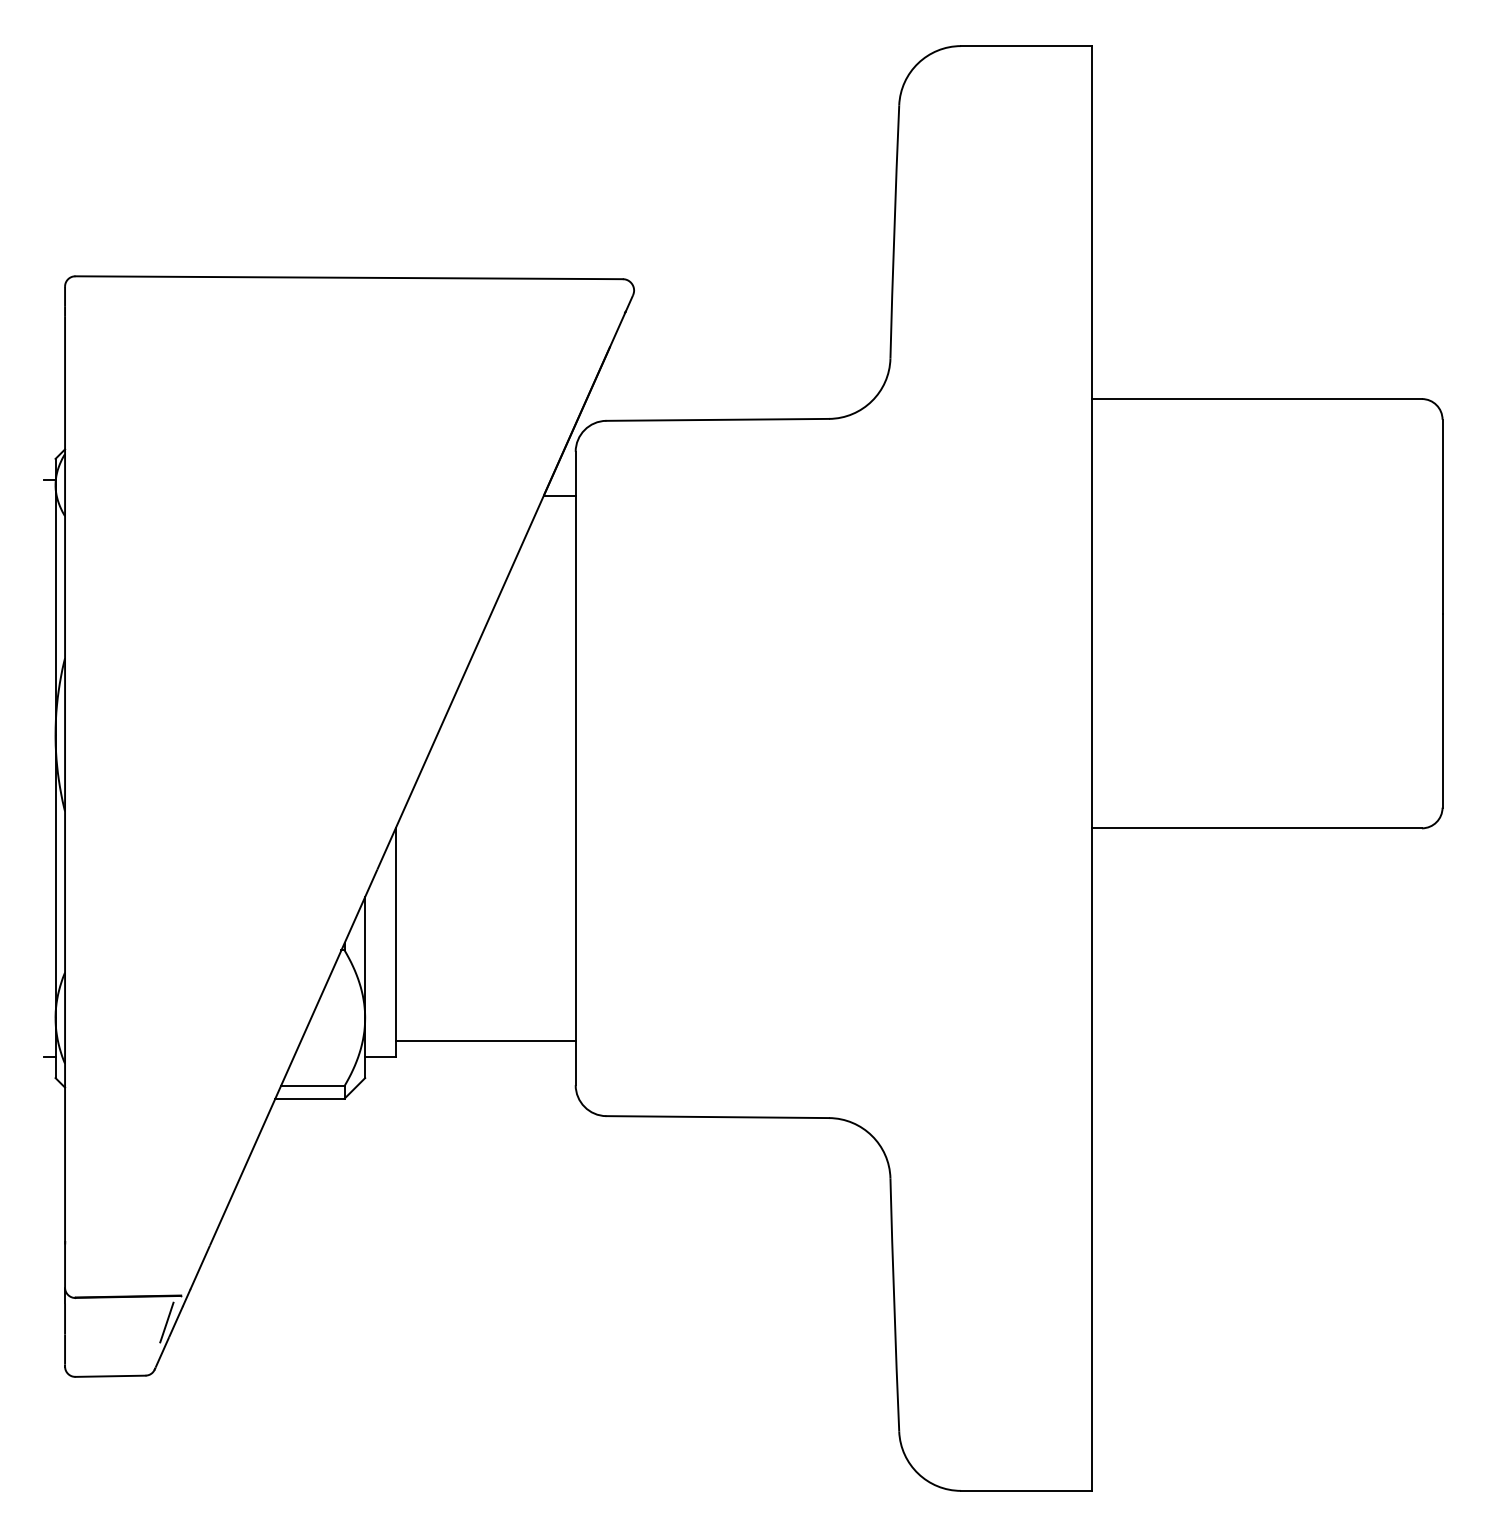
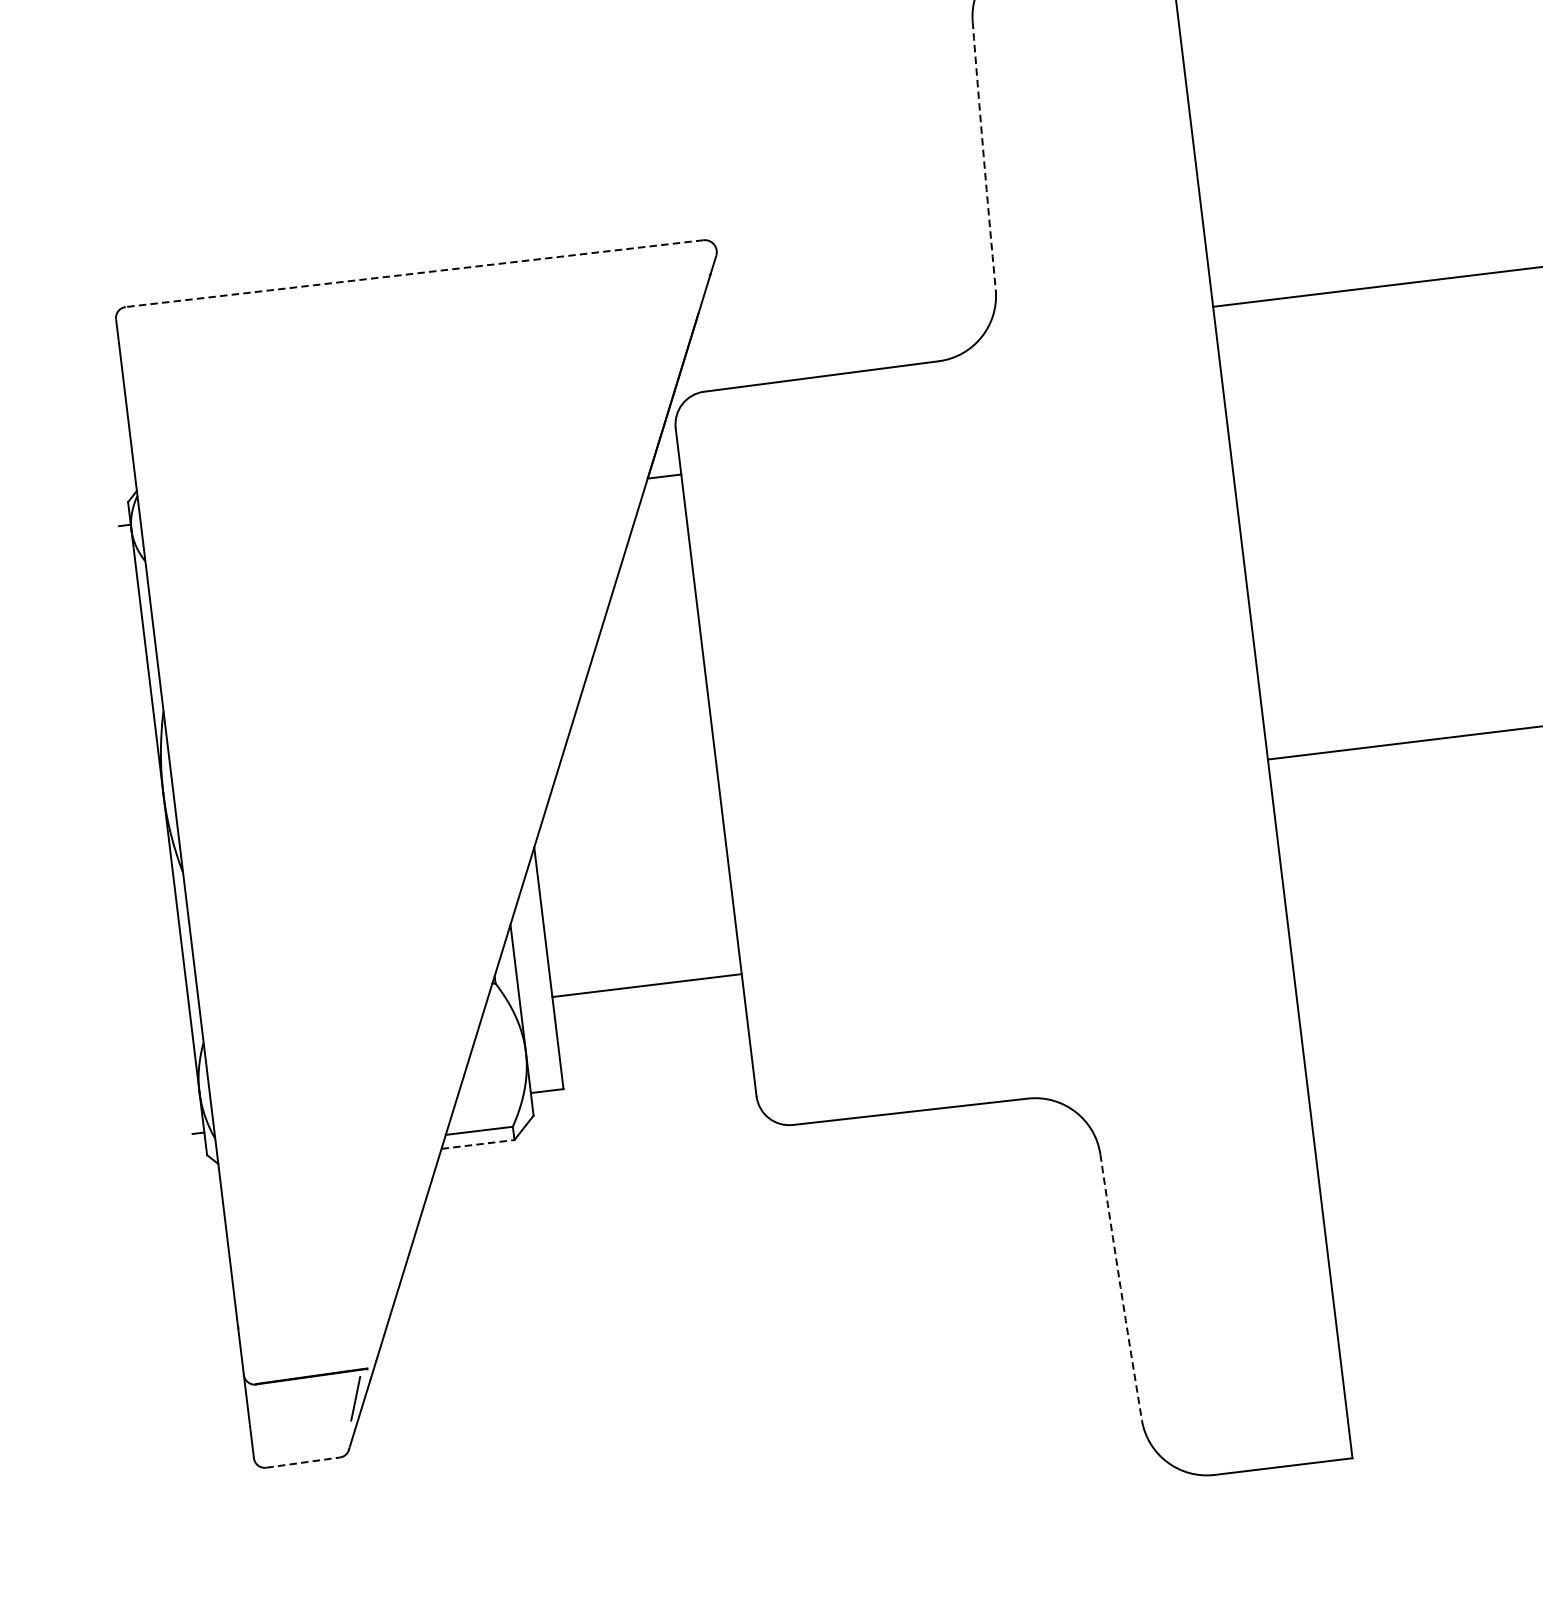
arc: (894, 231) -> (983, 155), solid -> dashed
line: (349, 277) -> (414, 273), solid -> dashed
line: (485, 1041) -> (646, 985), moved
line: (309, 1098) -> (477, 1144), solid -> dashed
arc: (894, 1305) -> (1120, 1287), solid -> dashed
line: (110, 1376) -> (303, 1462), solid -> dashed

